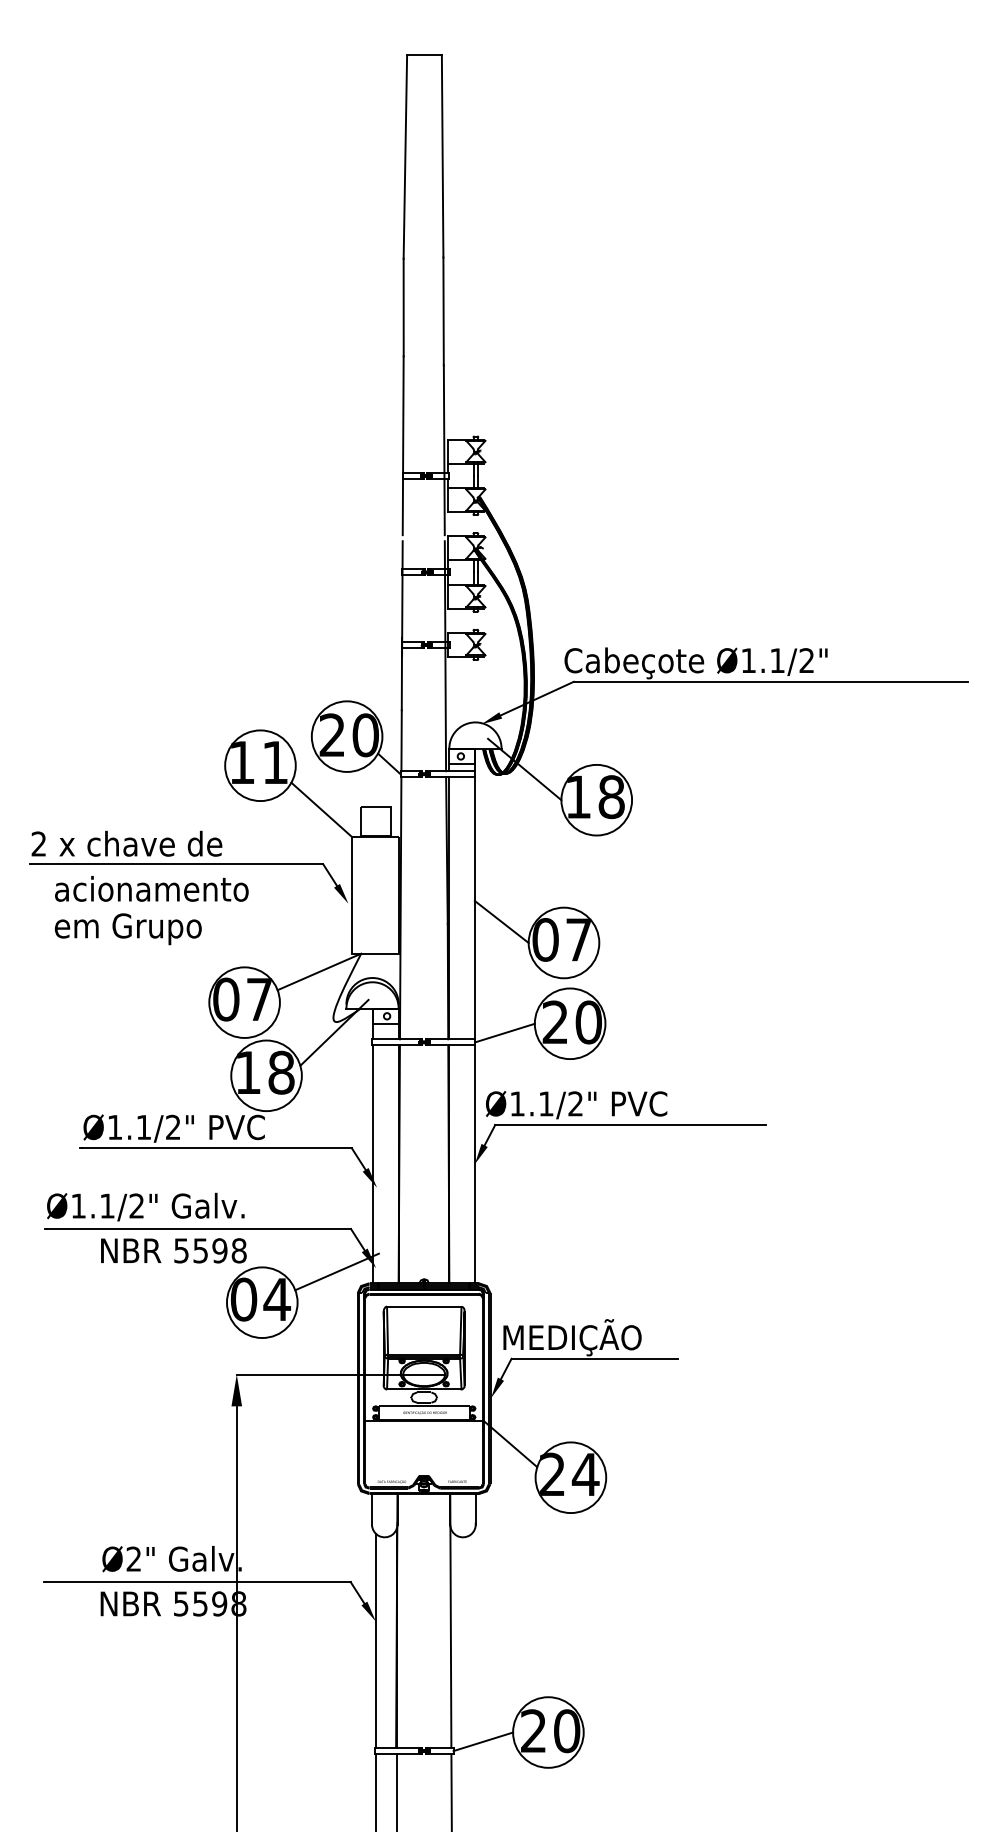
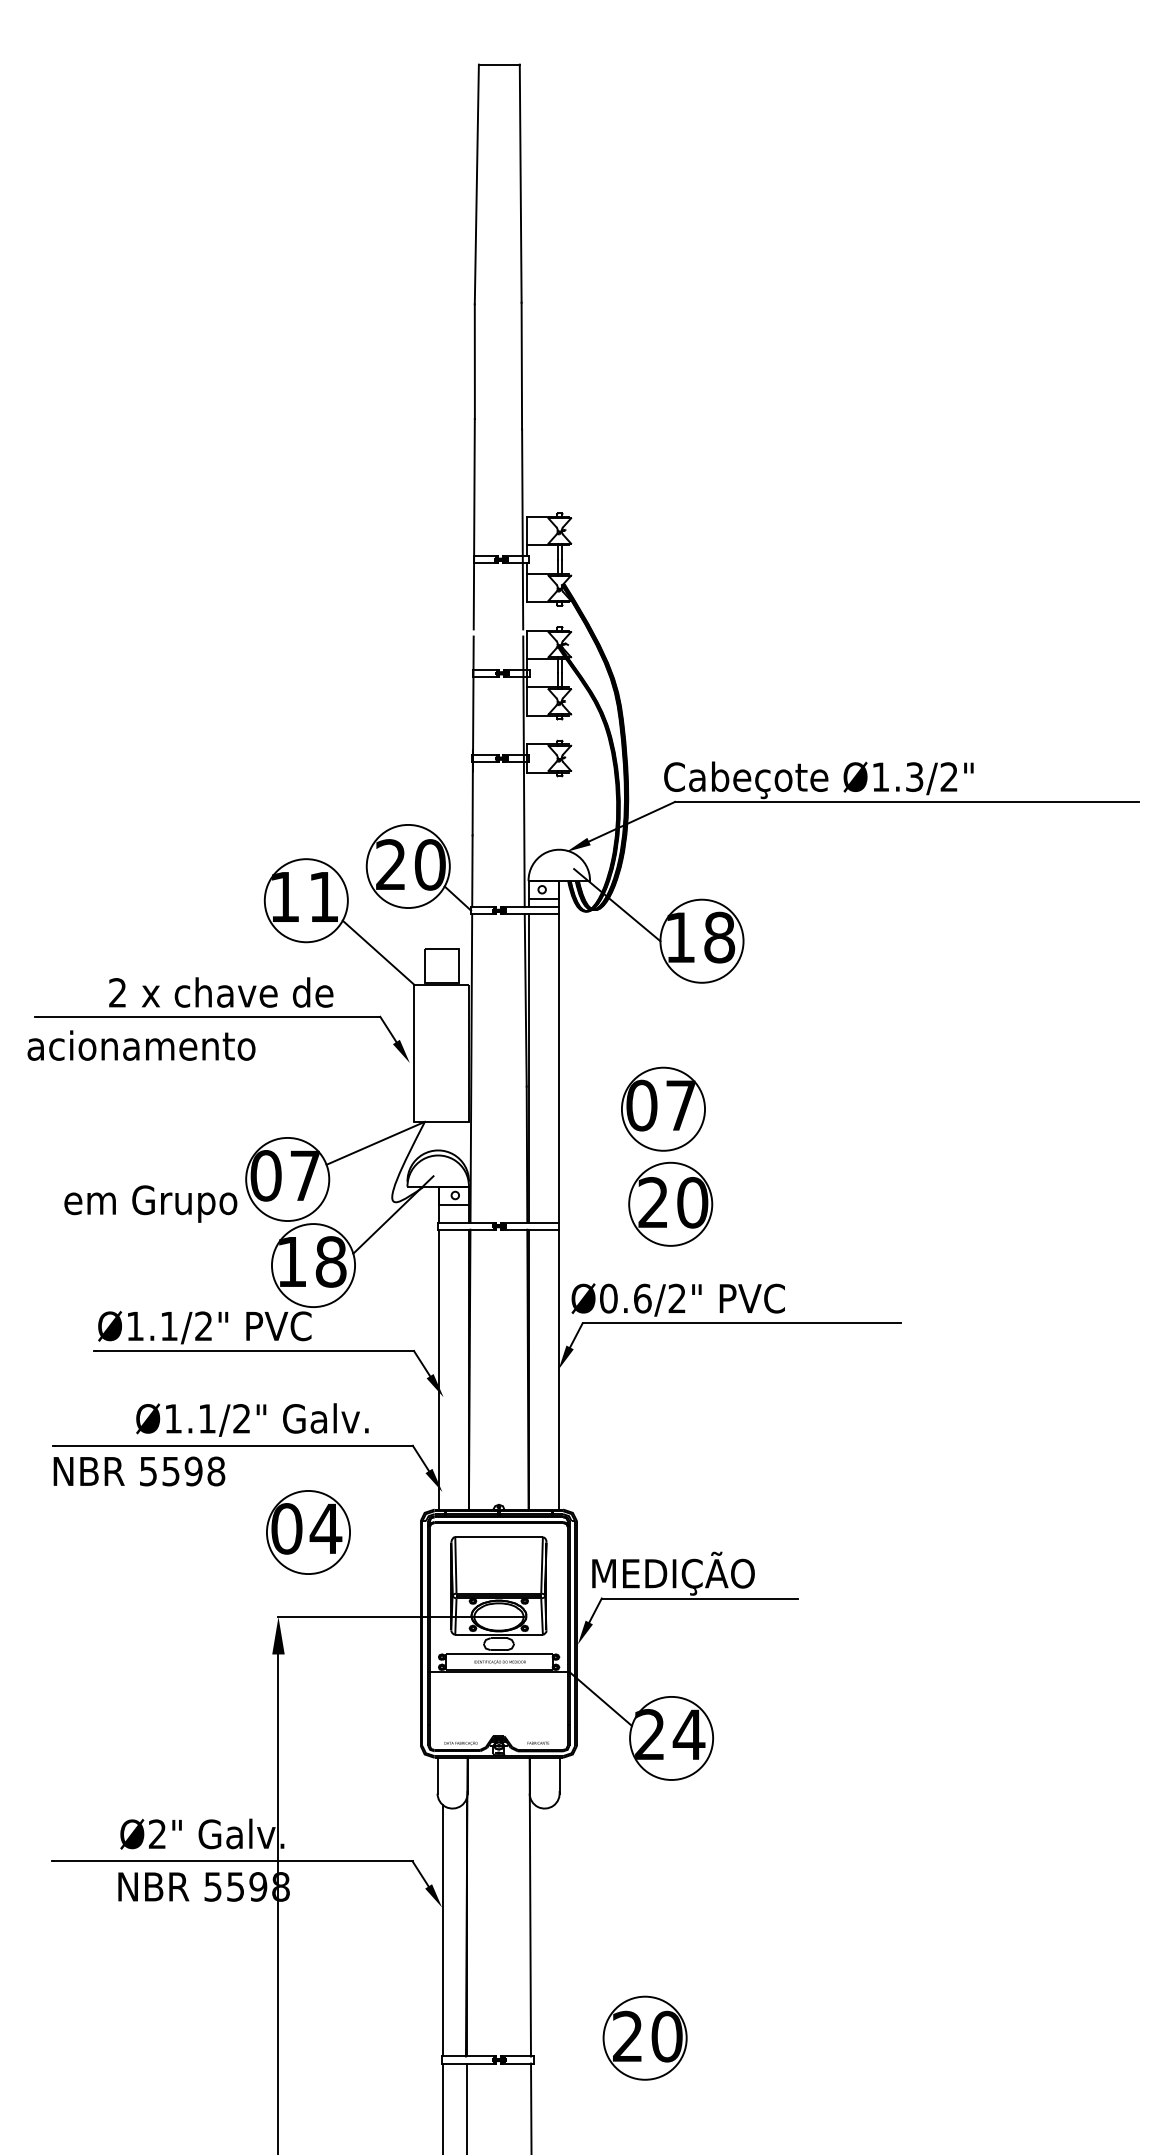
text: (777, 660) -> (914, 776), Ø1.1/2" -> Ø1.3/2"
text: (127, 843) -> (221, 992), moved
text: (151, 888) -> (141, 1045), moved
line: (501, 921) -> (589, 1084), removed
text: (128, 928) -> (150, 1203), moved
line: (505, 1033) -> (594, 1215), removed
text: (531, 1103) -> (625, 1298), Ø1.1/2" -> Ø0.6/2"
text: (145, 1206) -> (252, 1419), moved
text: (173, 1250) -> (139, 1471), moved
line: (337, 1271) -> (396, 1495), removed
line: (483, 1742) -> (568, 2049), removed

